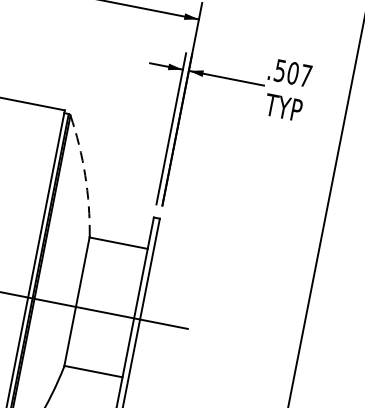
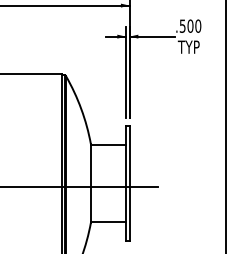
text: (306, 74) -> (198, 25), .507 -> .500
arc: (85, 175) -> (81, 109), dashed -> solid

